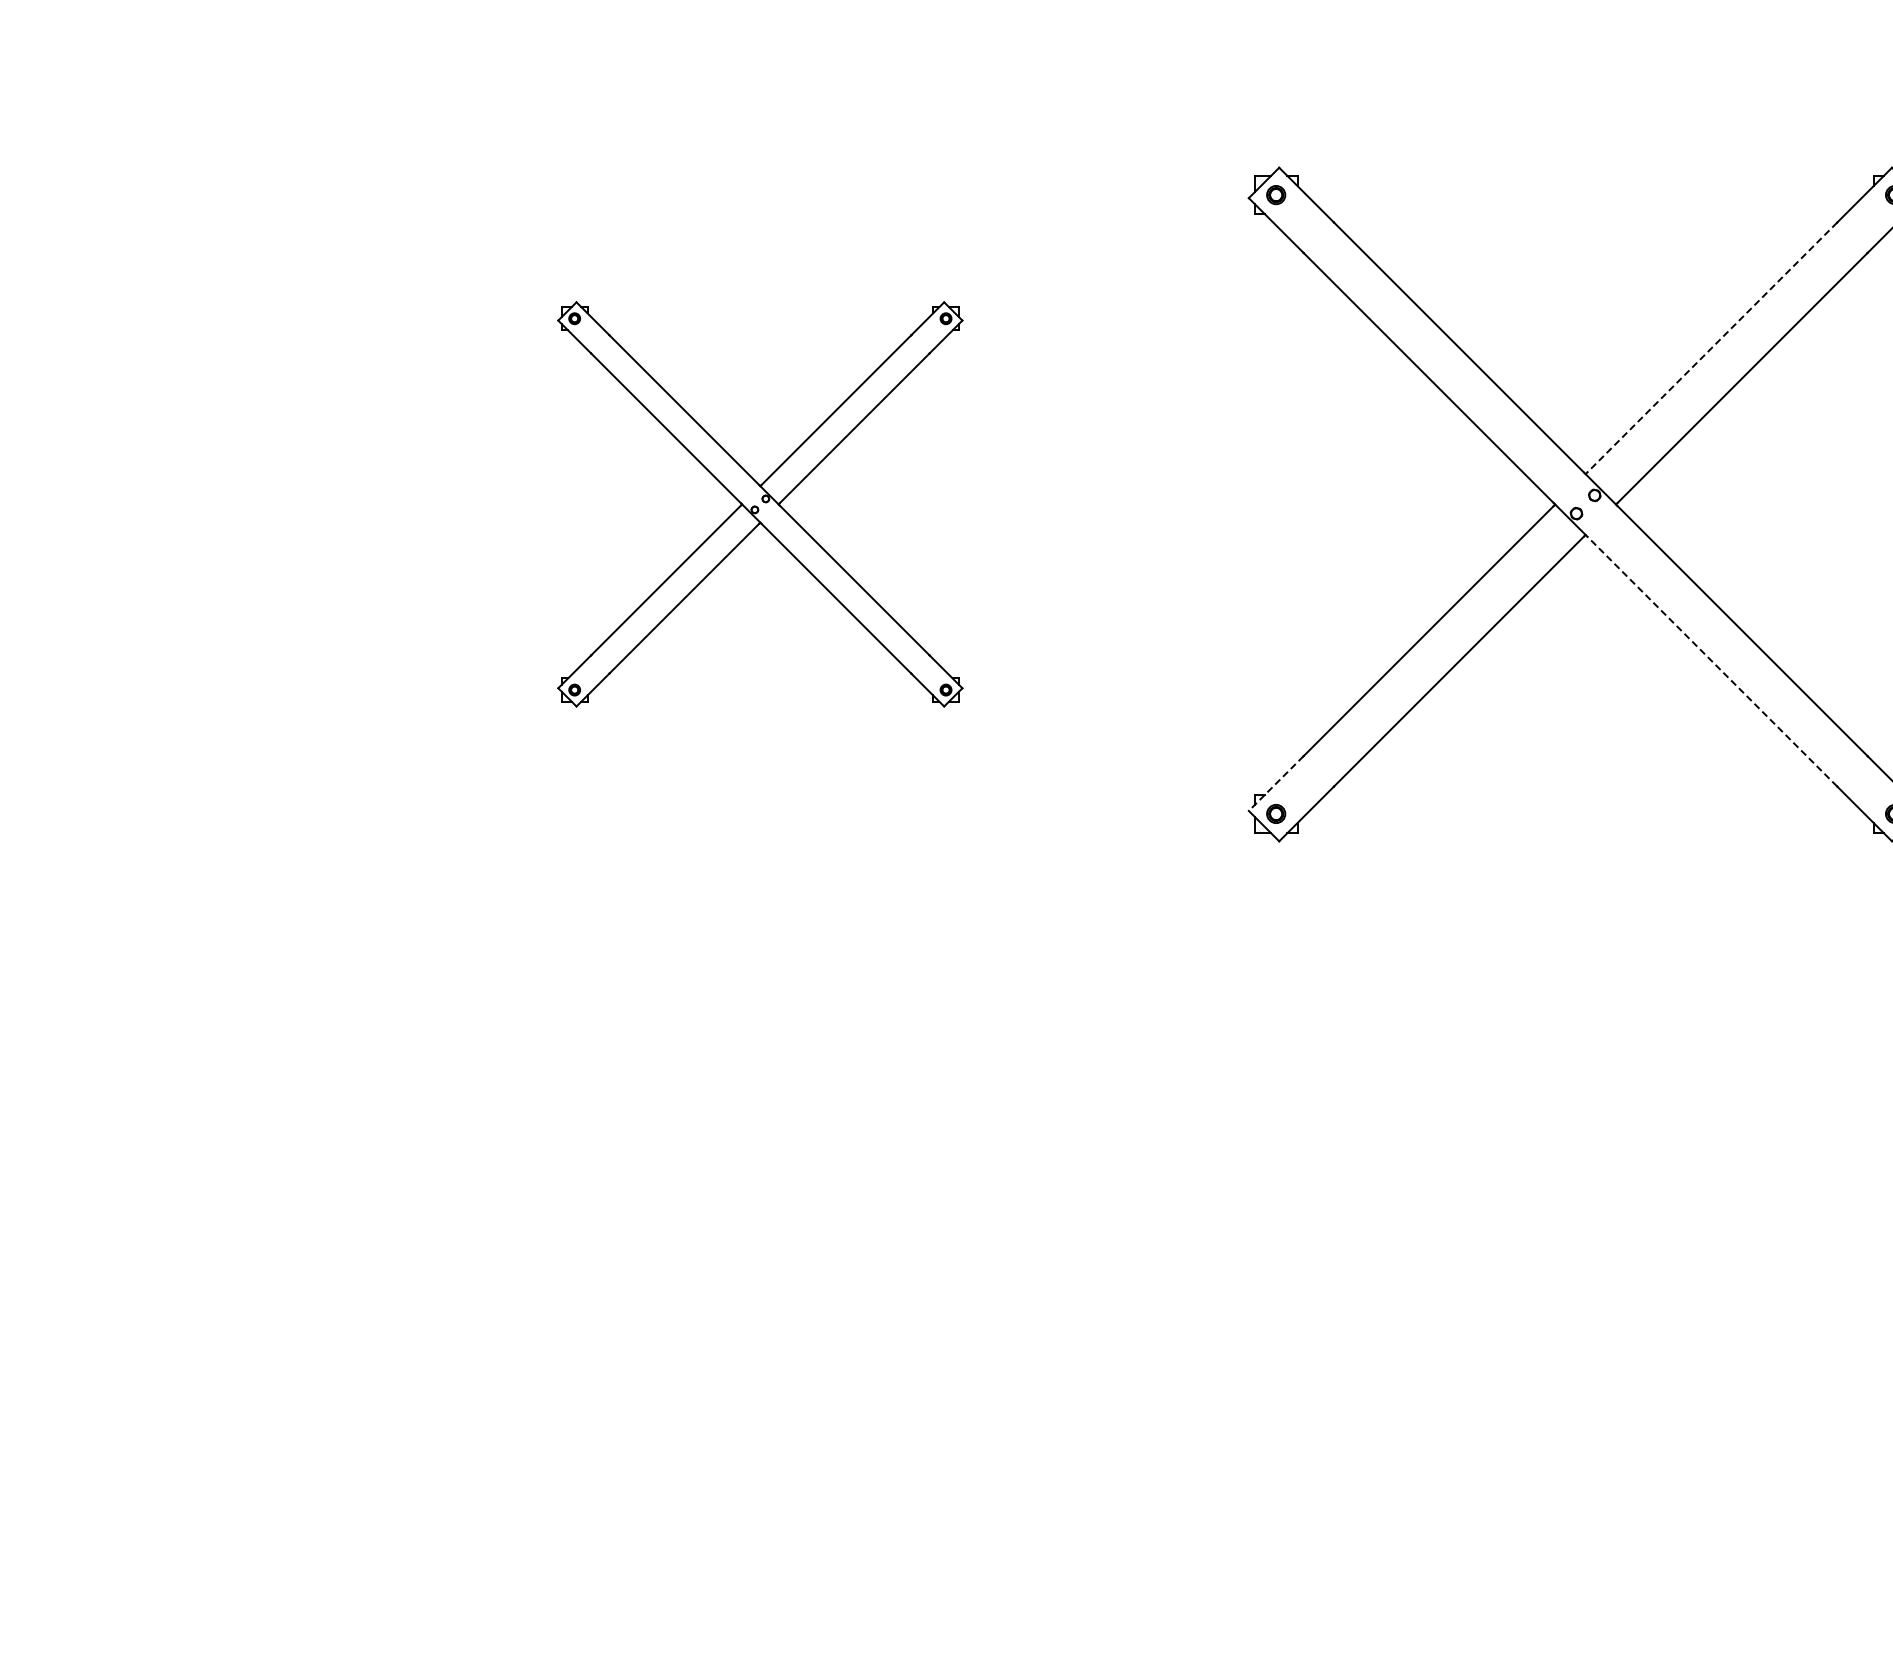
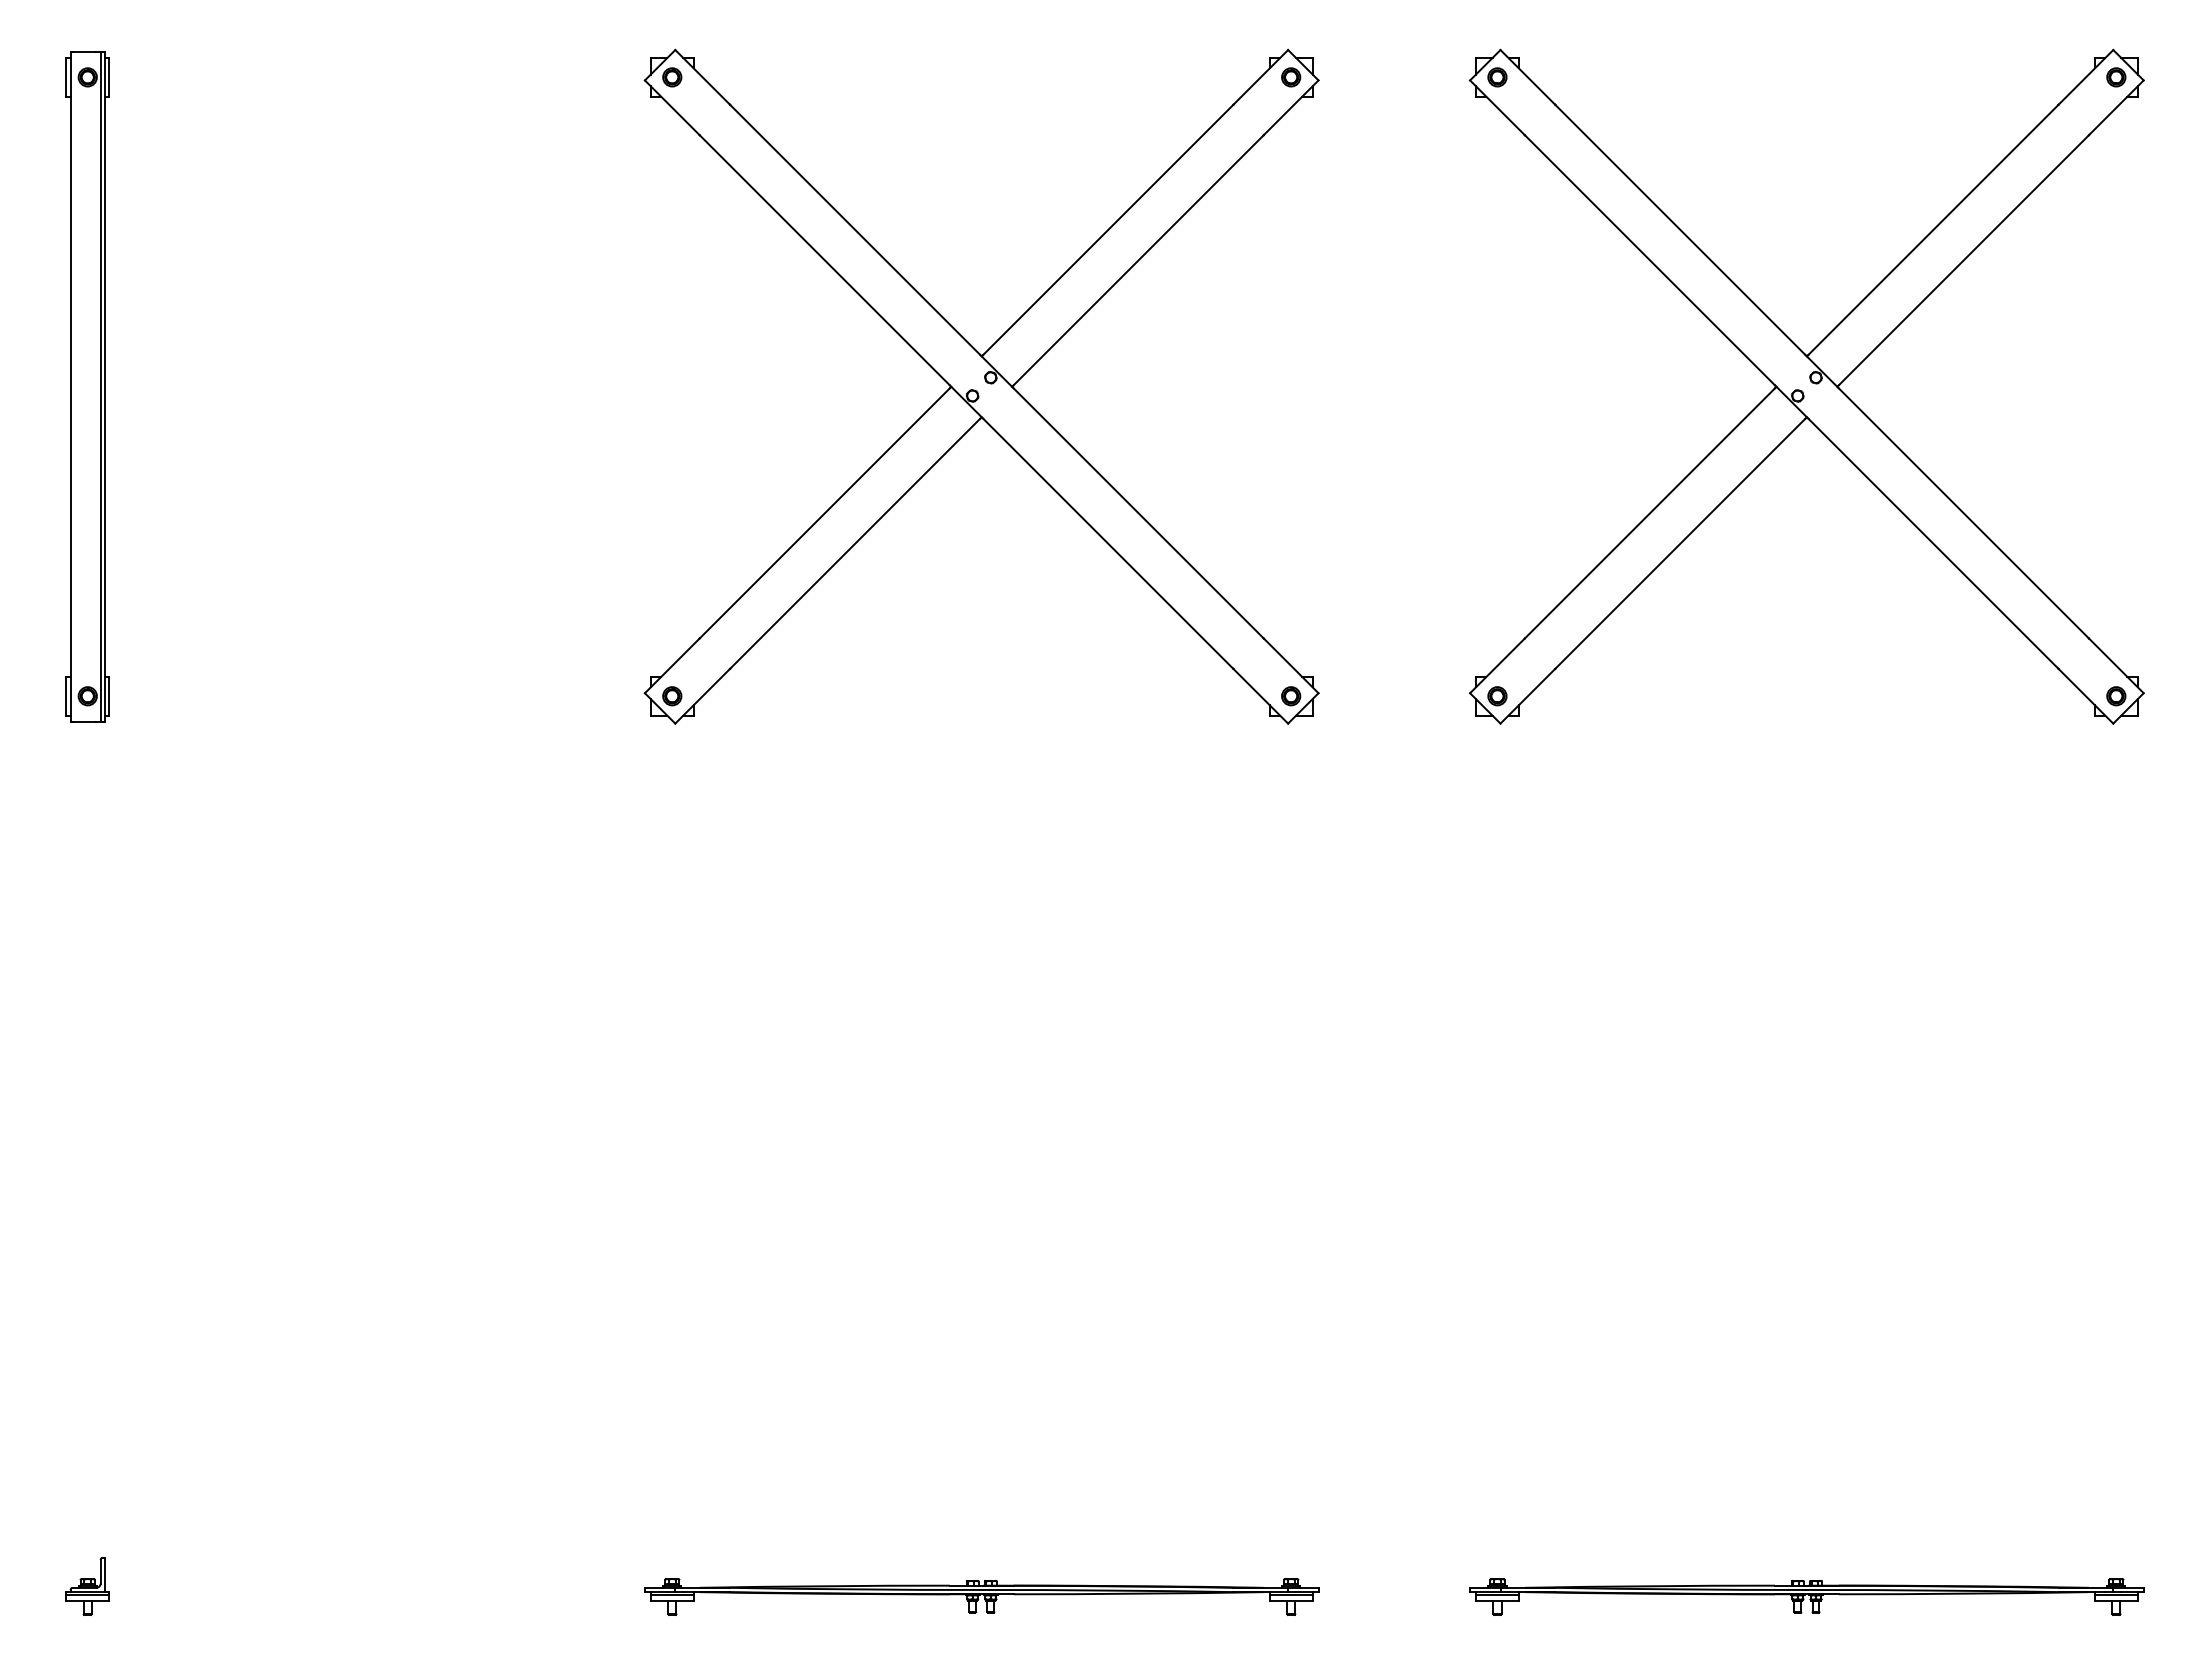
line: (1712, 347) -> (1933, 229), dashed -> solid
part: (760, 504) -> (981, 386), size x1.67
line: (1712, 661) -> (1933, 543), dashed -> solid
line: (1276, 783) -> (1497, 665), dashed -> solid

